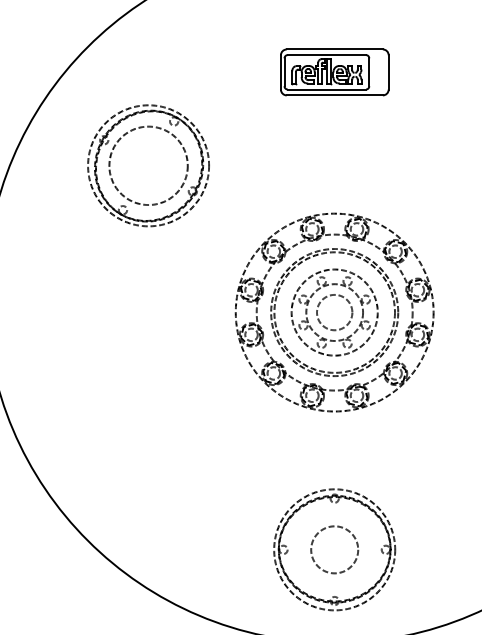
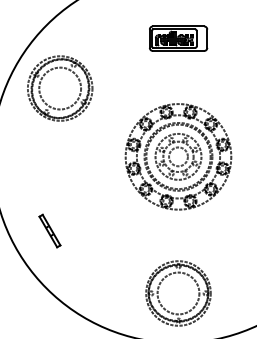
part: (149, 165) -> (60, 88), moved
part: (325, 300) -> (173, 150), moved
part: (92, 431) -> (49, 230), added
circle: (334, 549) -> (178, 293), size x1.67

